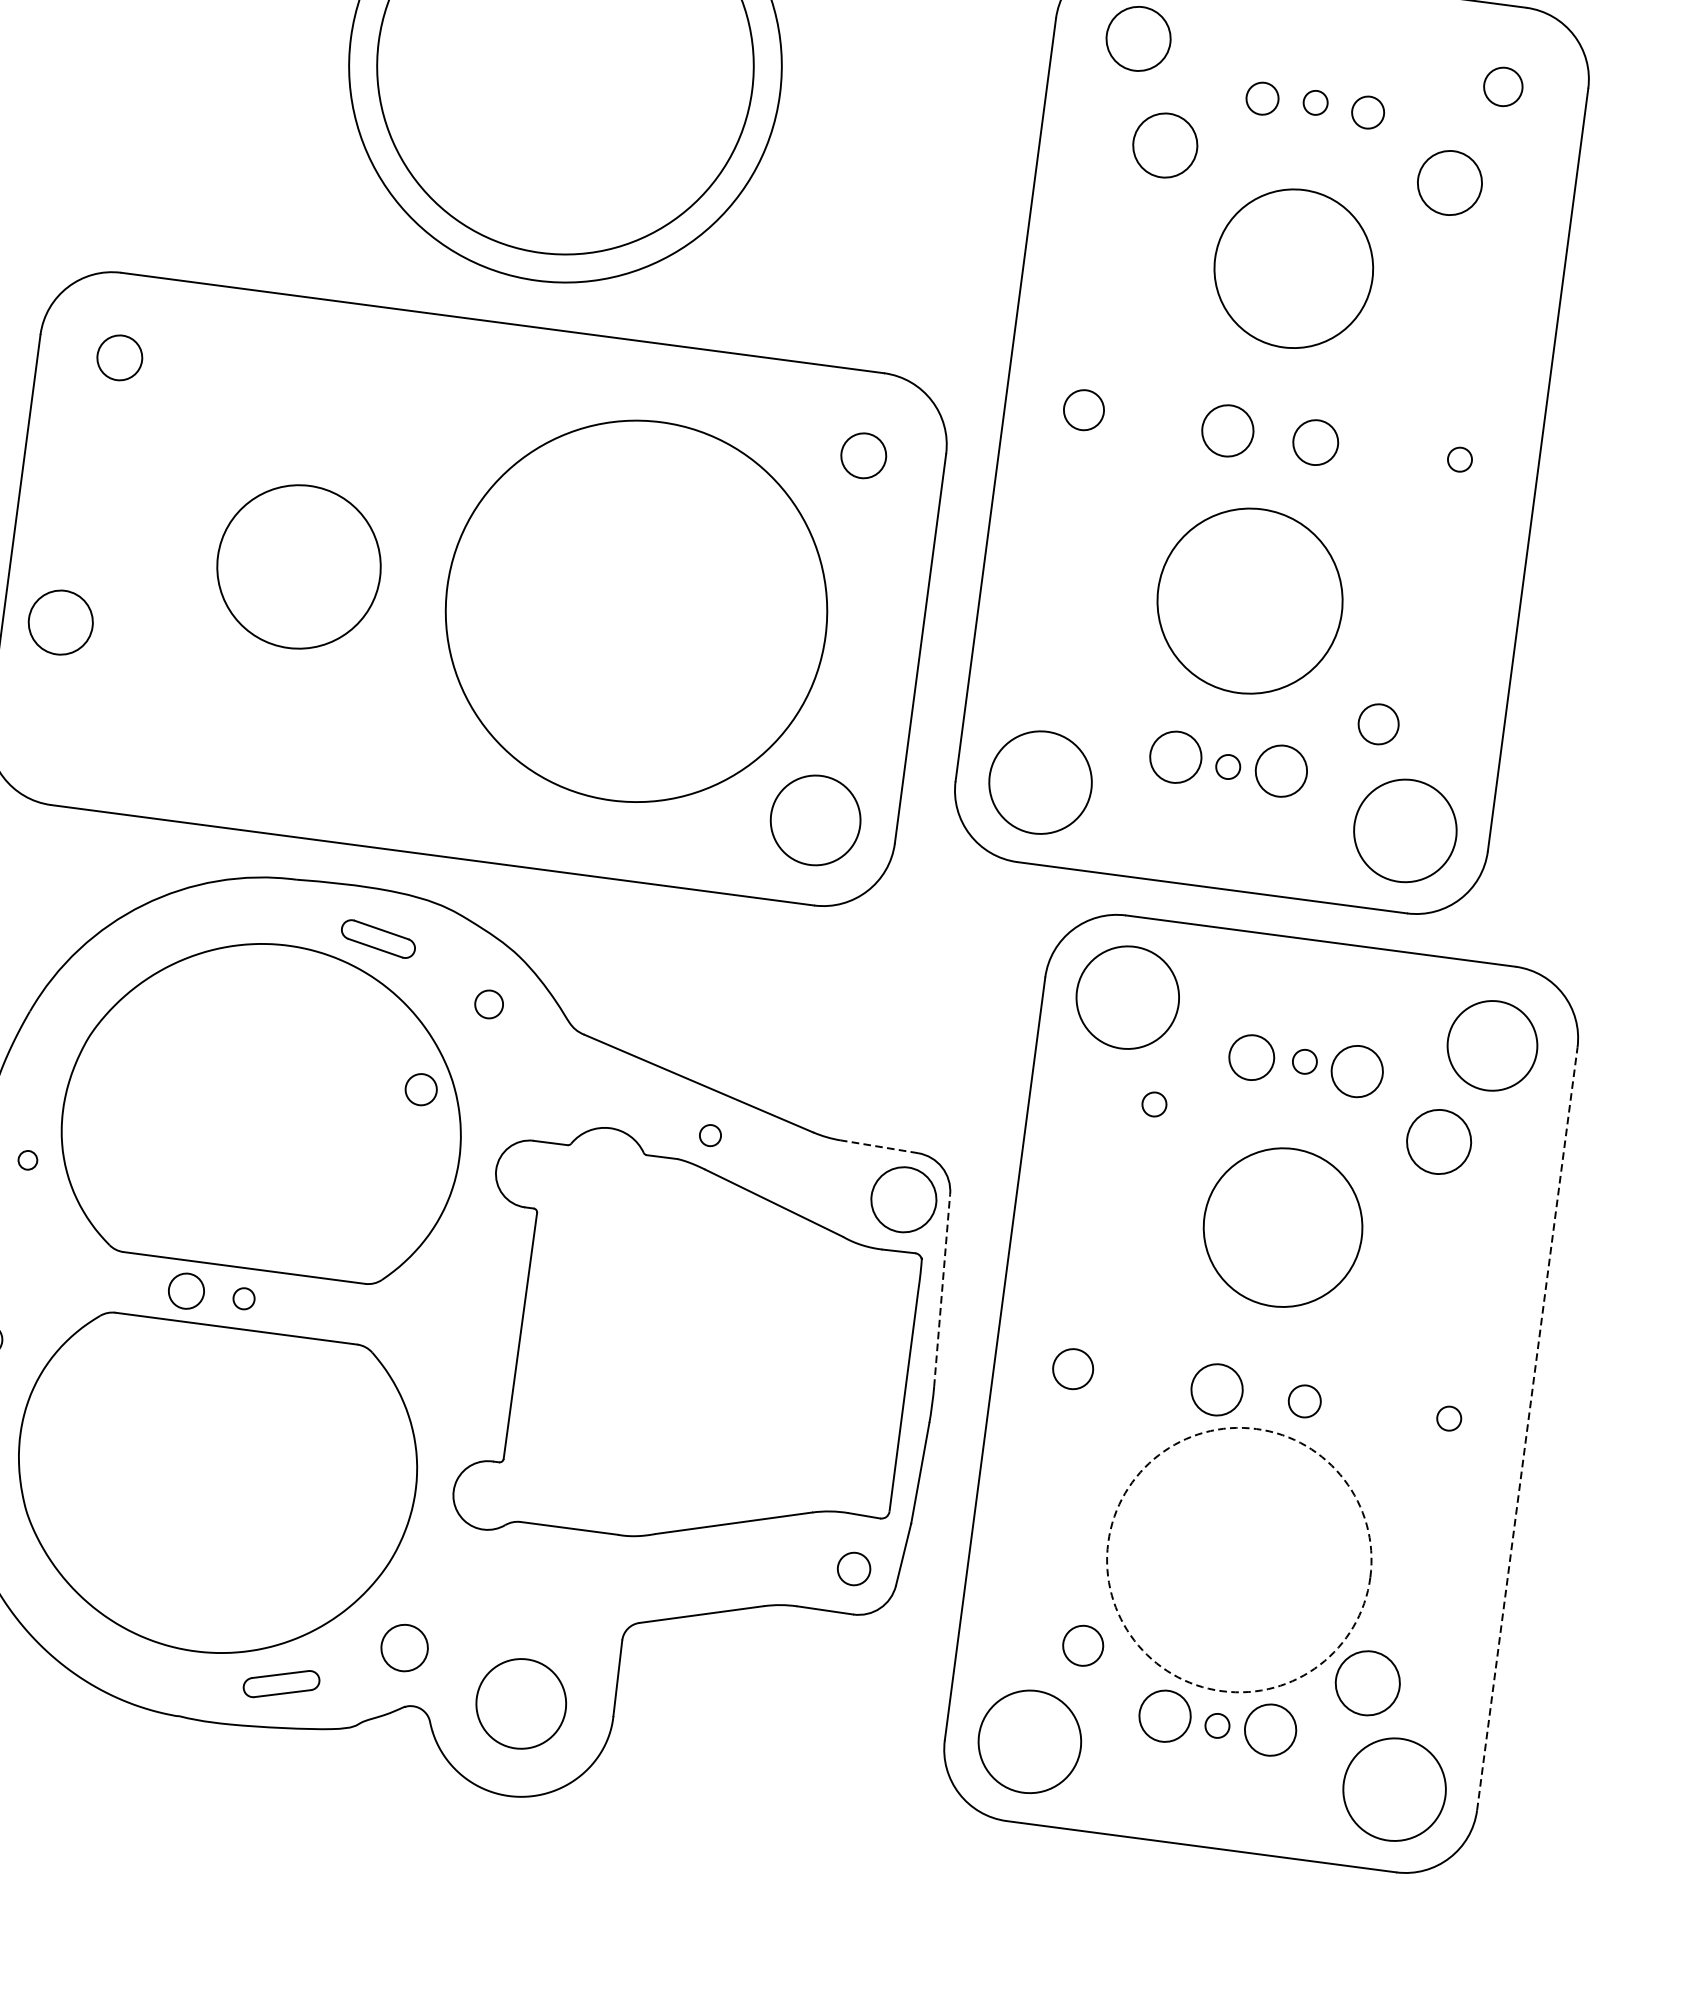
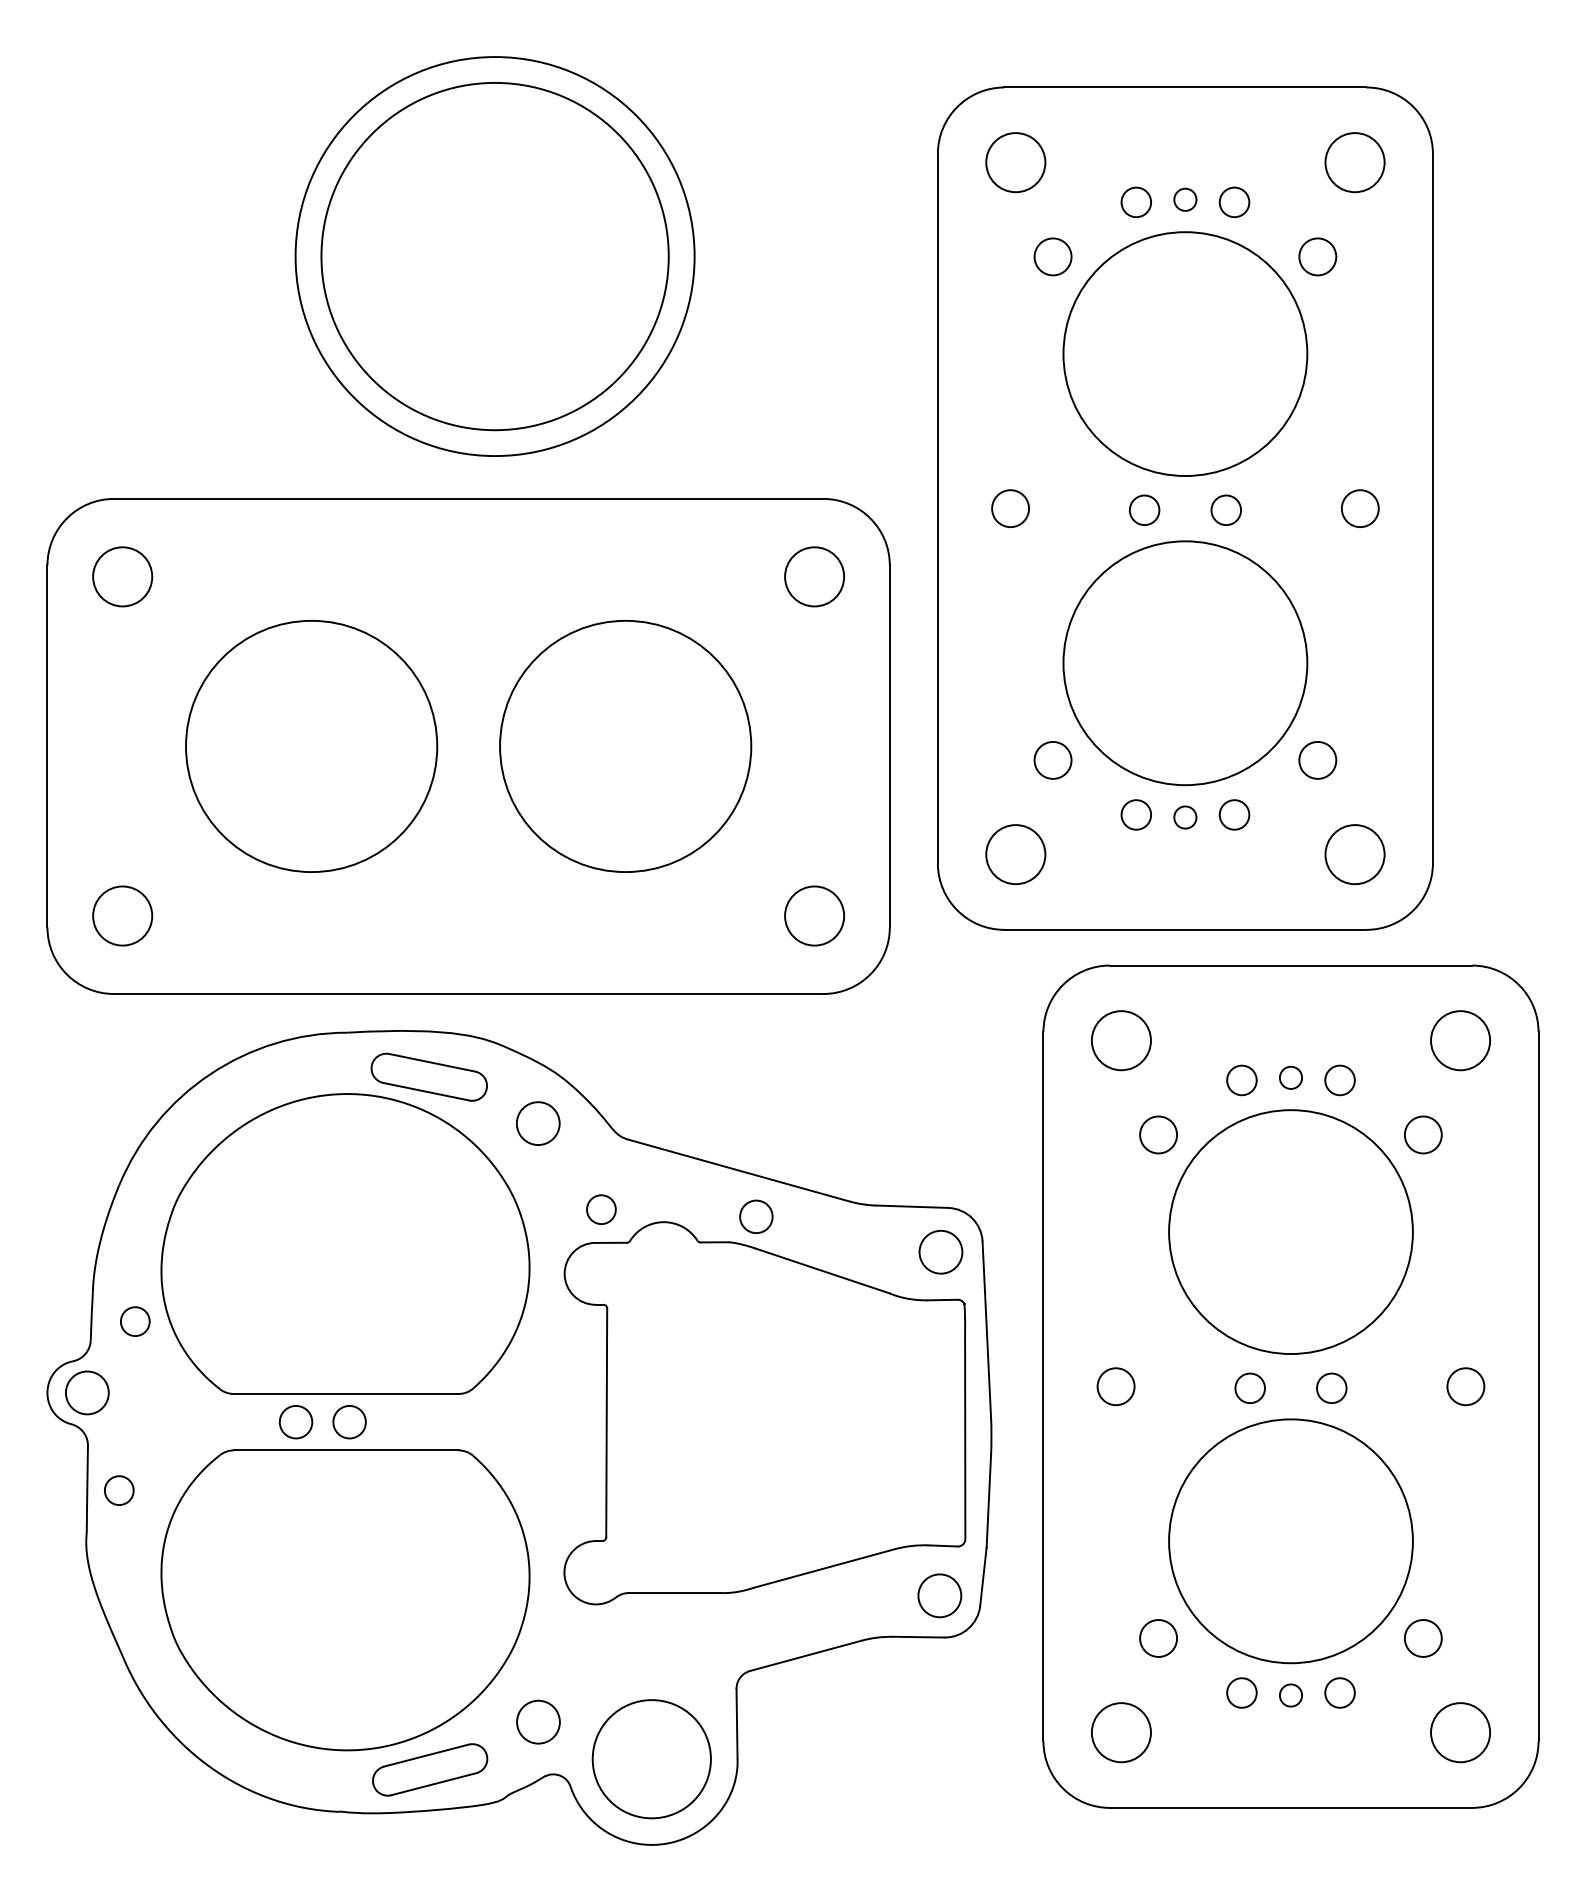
circle: (1502, 86) -> (1354, 162), size x1.67
circle: (1164, 145) -> (1052, 256), size x0.62
circle: (1449, 182) -> (1317, 256), size x0.62
circle: (1293, 269) -> (1185, 354), size x1.67
circle: (119, 357) -> (122, 576), size x1.43
circle: (1227, 431) -> (1144, 510), size x0.62
circle: (1314, 441) -> (1225, 509), size x0.71
circle: (863, 455) -> (814, 576), size x1.43
circle: (1459, 459) -> (1359, 508), size x1.67
circle: (298, 566) -> (311, 746), size x1.67
circle: (1250, 601) -> (1185, 663), size x1.43
circle: (636, 611) -> (625, 746), size x0.71
circle: (60, 622) -> (122, 915), moved
circle: (1093, 686) -> (1052, 760), added
circle: (1176, 756) -> (1136, 814), size x0.62
circle: (1281, 770) -> (1234, 814), size x0.62
circle: (1040, 782) -> (1015, 854), size x0.62
circle: (815, 819) -> (814, 915), size x0.71
circle: (1404, 830) -> (1354, 854), size x0.62
part: (377, 938) -> (428, 1076), size x1.67
circle: (1127, 997) -> (1121, 1040), size x0.62
circle: (488, 1004) -> (537, 1123), size x1.67
circle: (1492, 1045) -> (1460, 1040), size x0.71
circle: (1251, 1057) -> (1241, 1080), size x0.71
circle: (1356, 1071) -> (1339, 1080), size x0.62
circle: (421, 1089) -> (601, 1209), moved
circle: (1154, 1103) -> (1158, 1134), size x1.67
circle: (710, 1135) -> (756, 1216), size x1.67
circle: (1438, 1141) -> (1422, 1134), size x0.62
line: (878, 1146) -> (911, 1206), dashed -> solid
circle: (27, 1160) -> (134, 1321), size x1.67
circle: (903, 1198) -> (940, 1251), size x0.71
circle: (1282, 1228) -> (1290, 1232), size x1.67
line: (941, 1290) -> (986, 1330), dashed -> solid
circle: (244, 1298) -> (349, 1421), size x1.67
circle: (1216, 1389) -> (1249, 1388), size x0.62
circle: (1448, 1418) -> (1465, 1386), size x1.67
line: (1527, 1428) -> (1538, 1386), dashed -> solid
circle: (1238, 1560) -> (1290, 1541), dashed -> solid
circle: (853, 1568) -> (939, 1595), size x1.43
part: (281, 1683) -> (430, 1769), size x1.67
circle: (1366, 1683) -> (1422, 1638), size x0.62
circle: (520, 1704) -> (651, 1759), size x1.43
circle: (1164, 1715) -> (1241, 1692), size x0.62
circle: (1270, 1729) -> (1339, 1692), size x0.62
circle: (1028, 1741) -> (1120, 1732), size x0.62
circle: (1394, 1789) -> (1460, 1732), size x0.62

